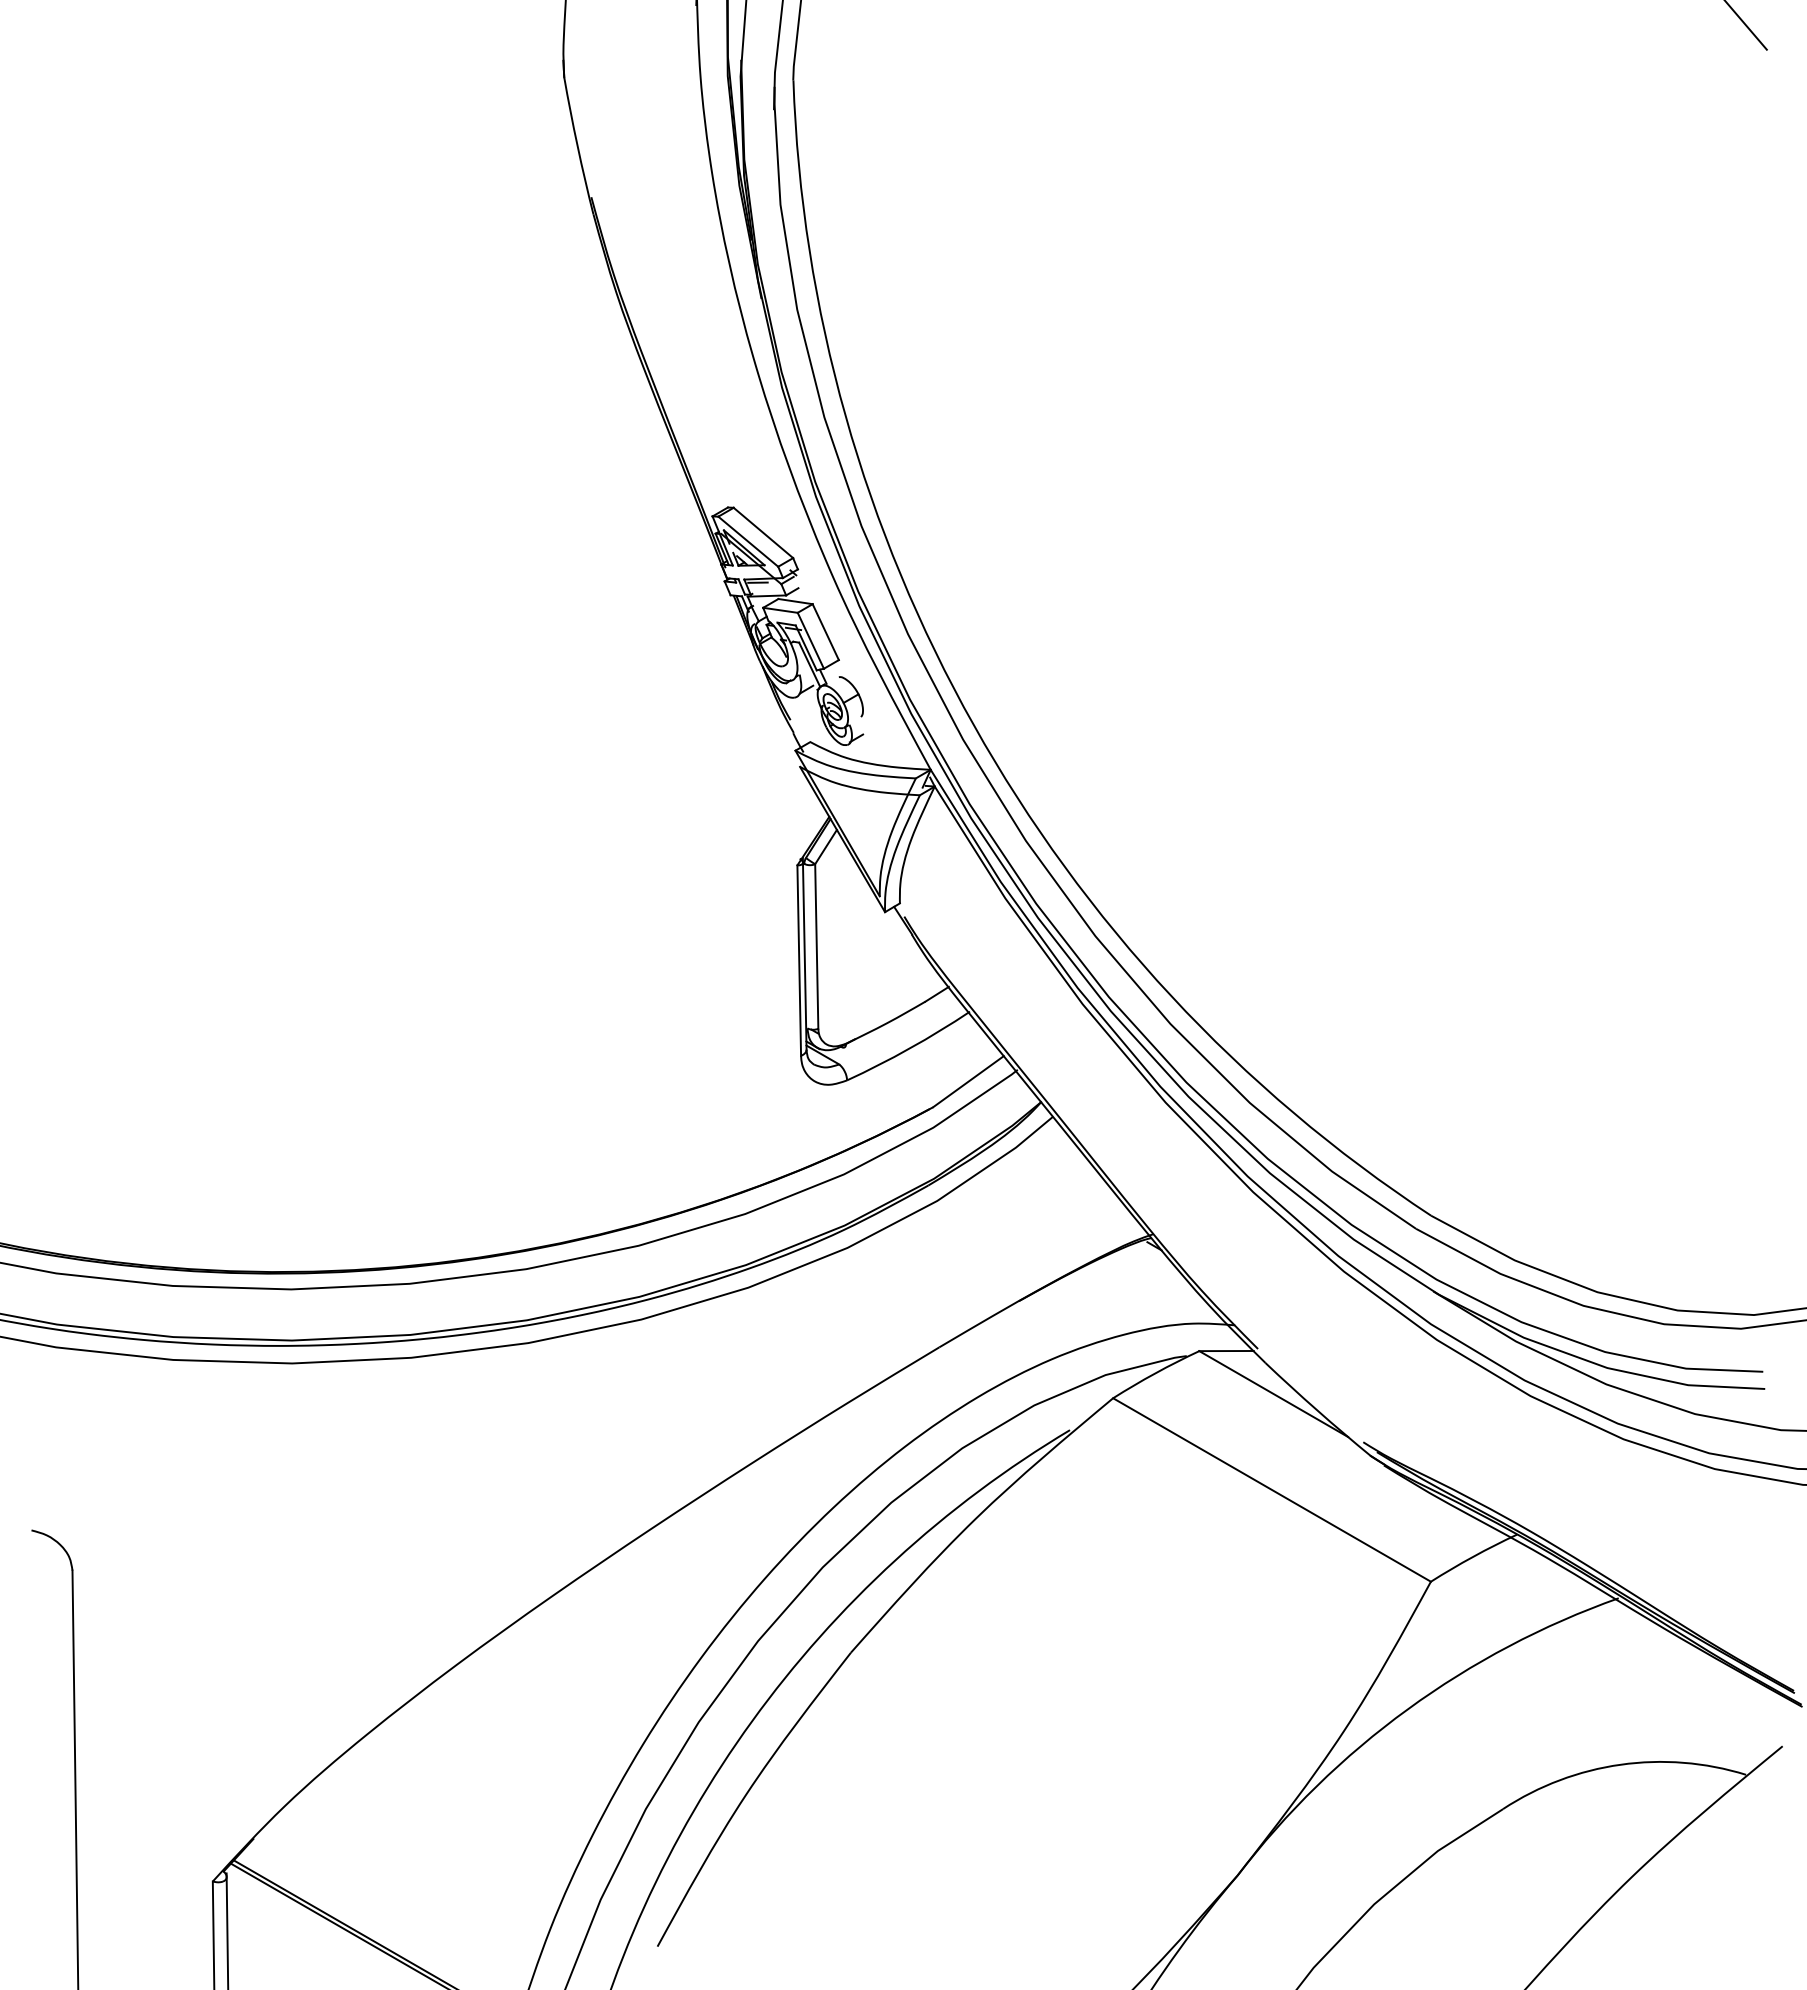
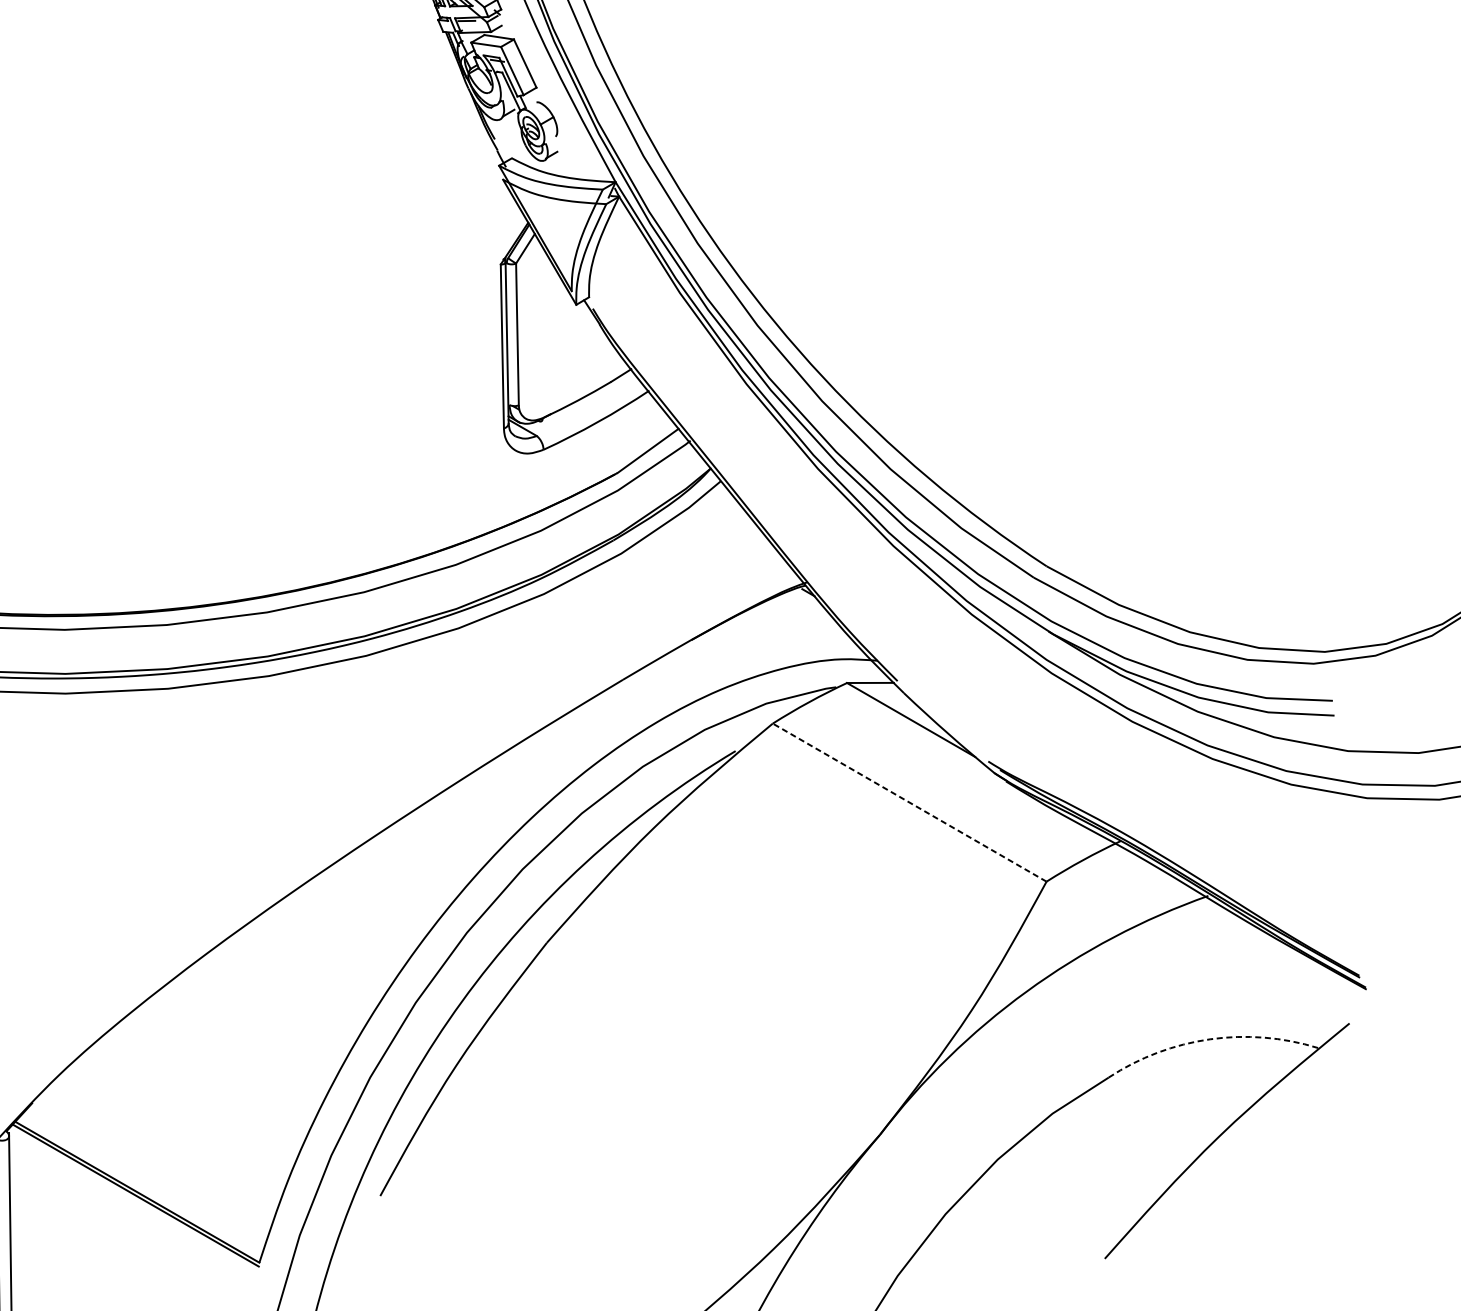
line: (1271, 1489) -> (909, 802), solid -> dashed
arc: (1620, 1764) -> (1209, 1039), solid -> dashed

